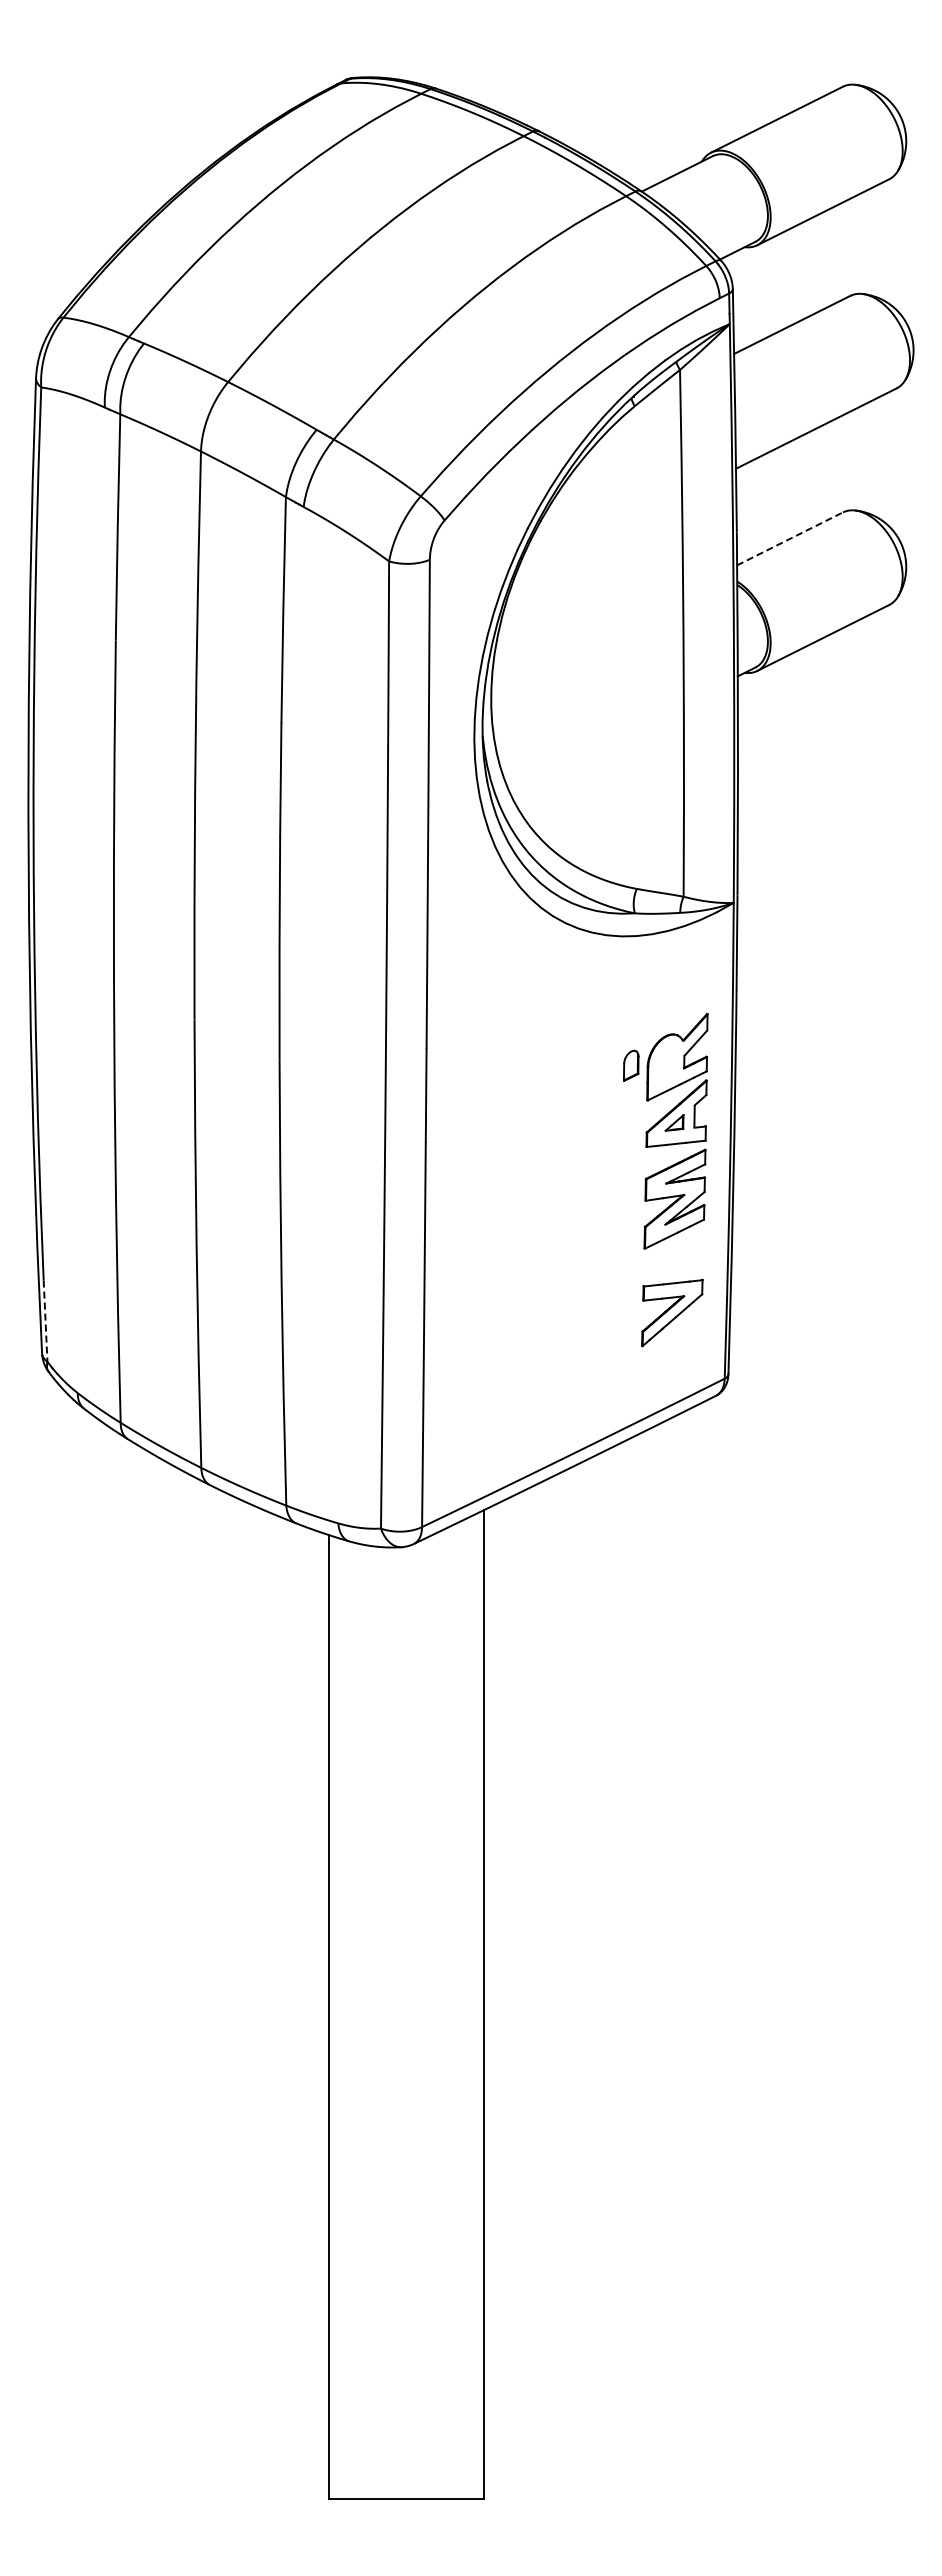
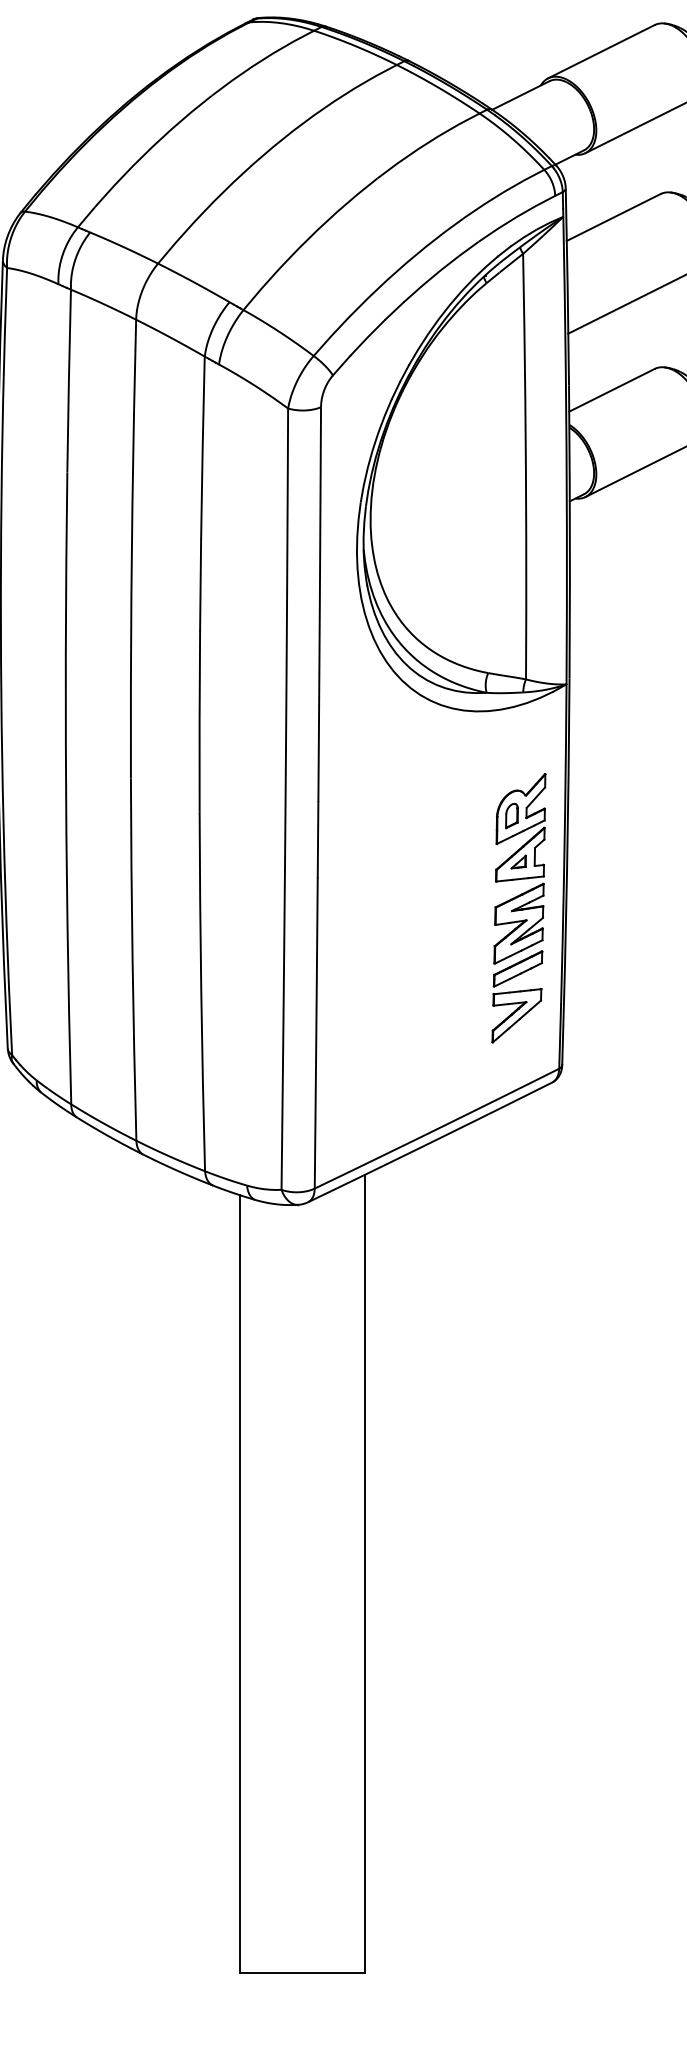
line: (790, 538) -> (612, 390), dashed -> solid
part: (631, 1065) -> (512, 815), moved
part: (673, 1254) -> (517, 968), added
line: (45, 1321) -> (10, 1022), dashed -> solid

